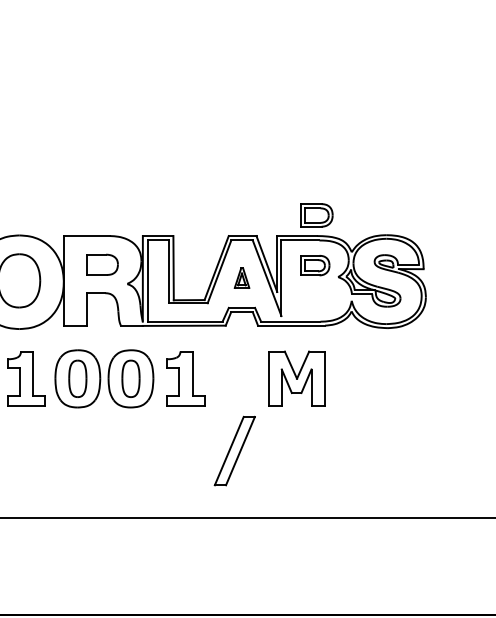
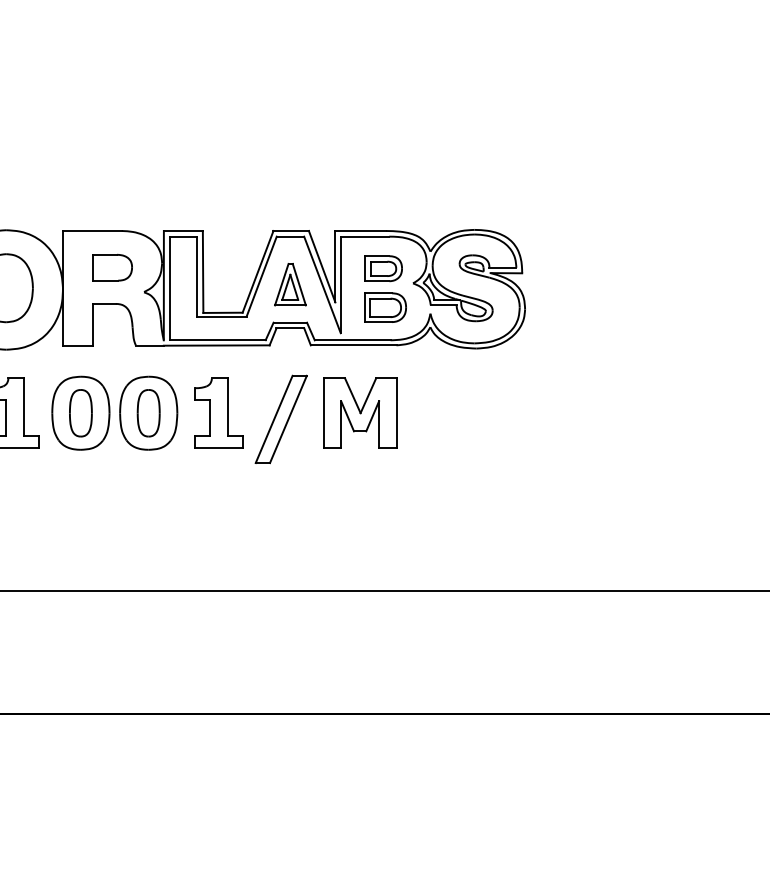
part: (316, 215) -> (385, 307), moved
part: (242, 277) -> (290, 284), size x1.67
part: (234, 451) -> (280, 419), moved

